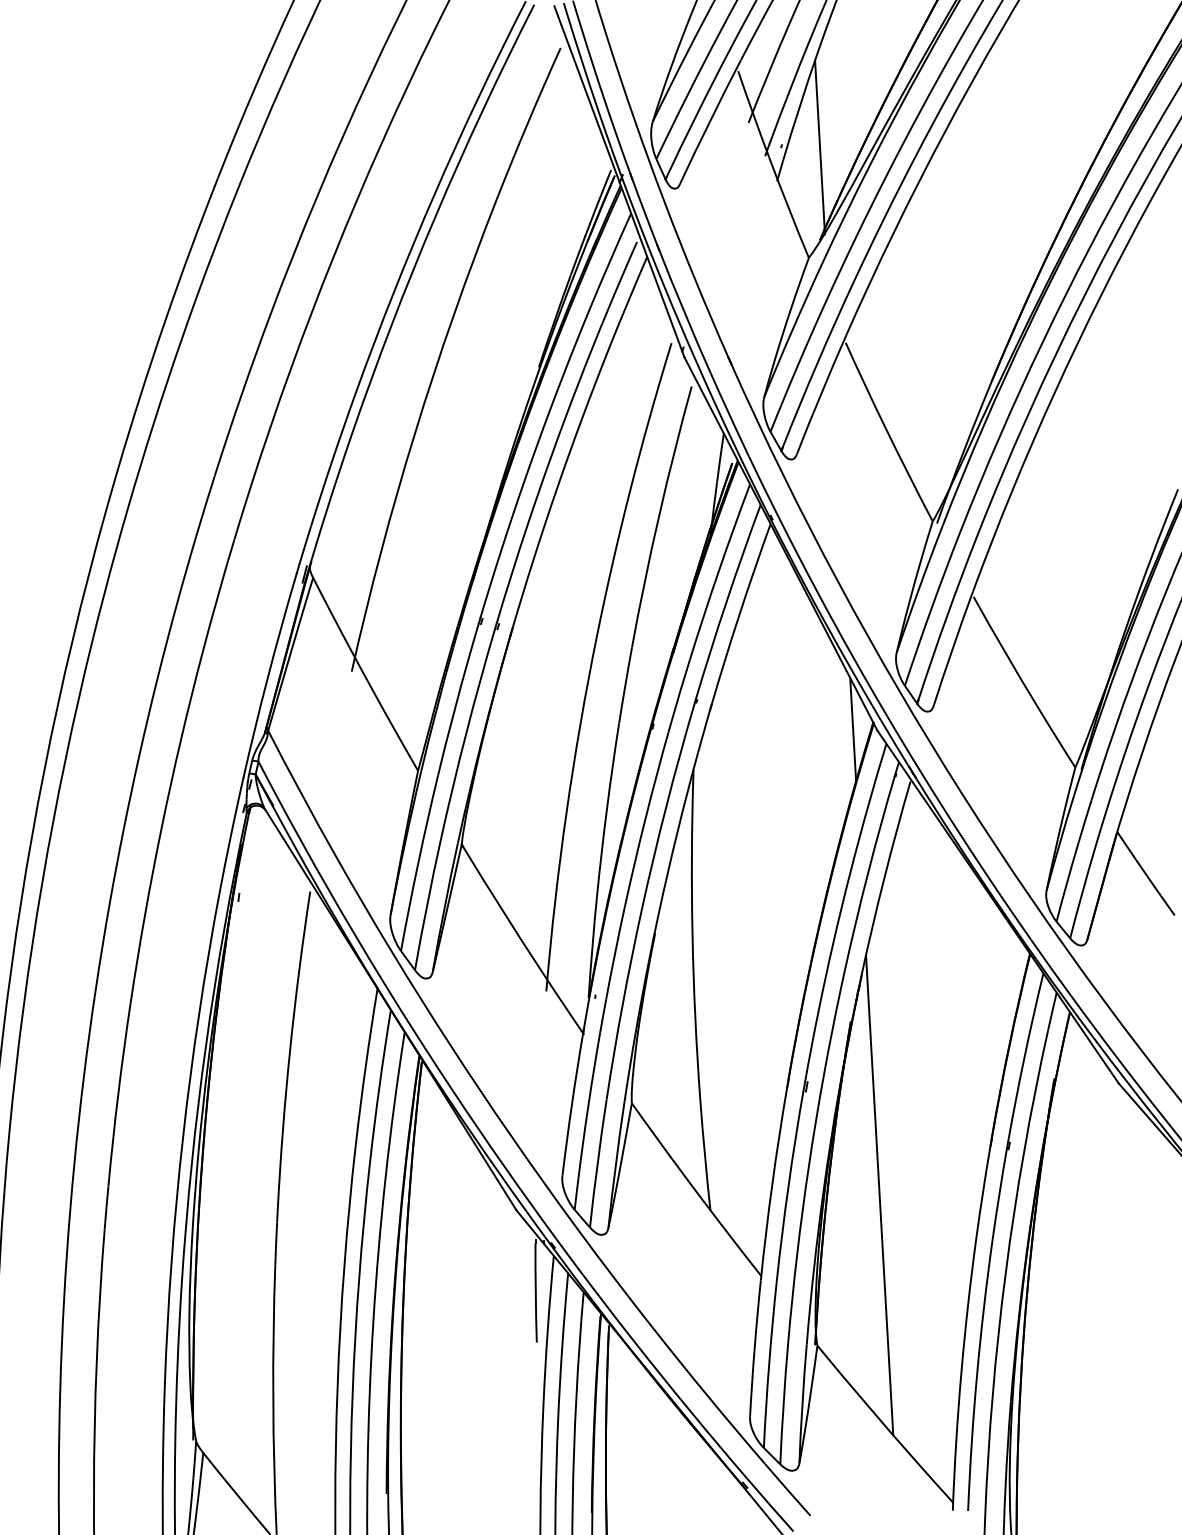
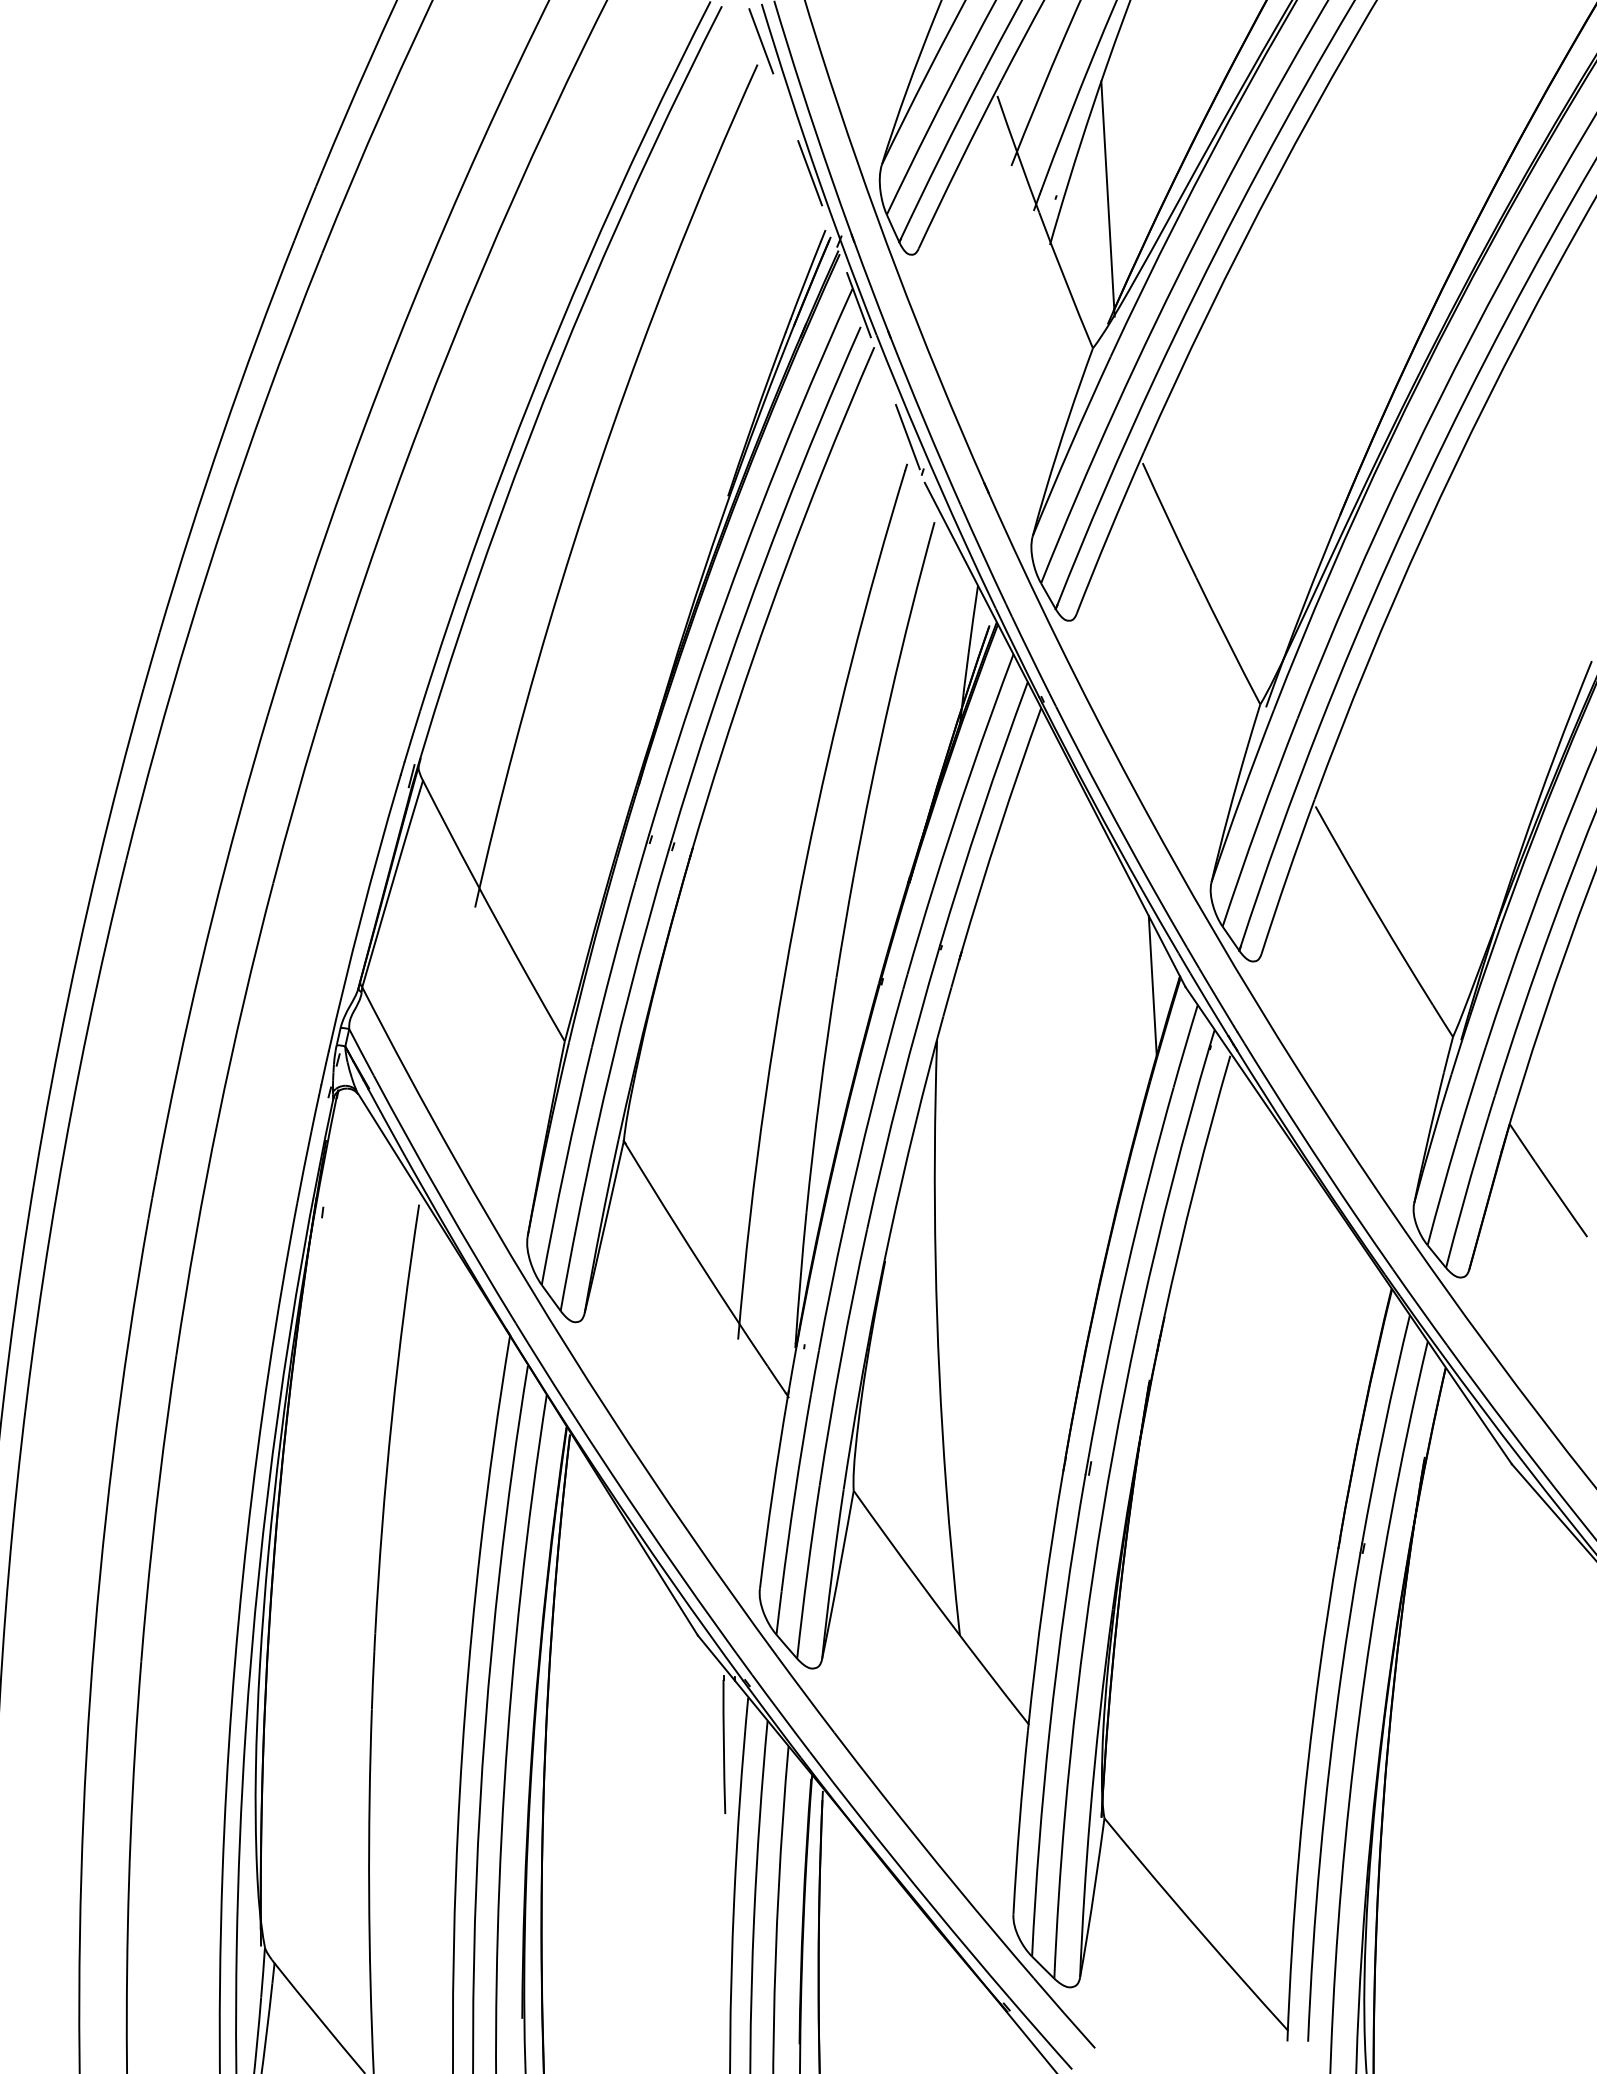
line: (619, 182) -> (837, 246), solid -> dashed
line: (879, 1195) -> (1188, 1615), removed

